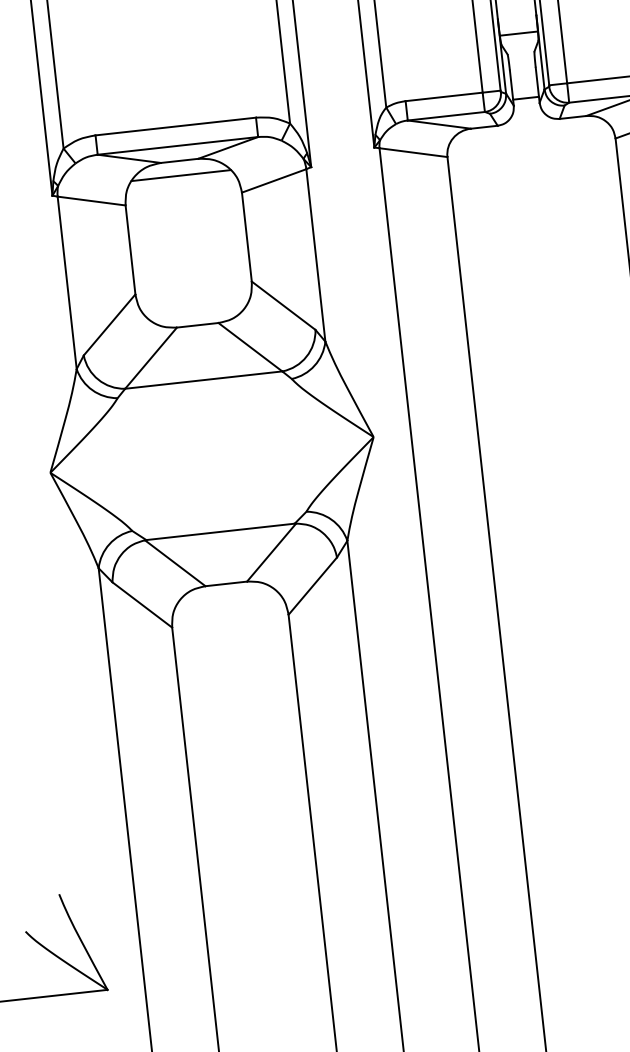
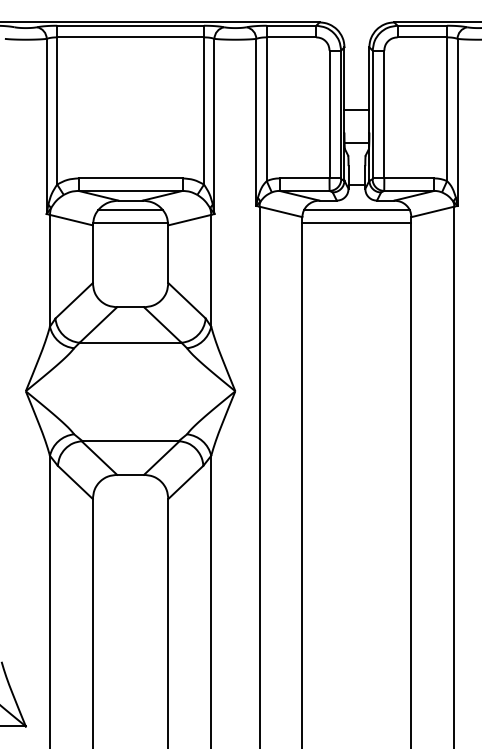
line: (529, 137) -> (356, 210), added
line: (531, 156) -> (356, 222), added
line: (183, 194) -> (130, 222), added

